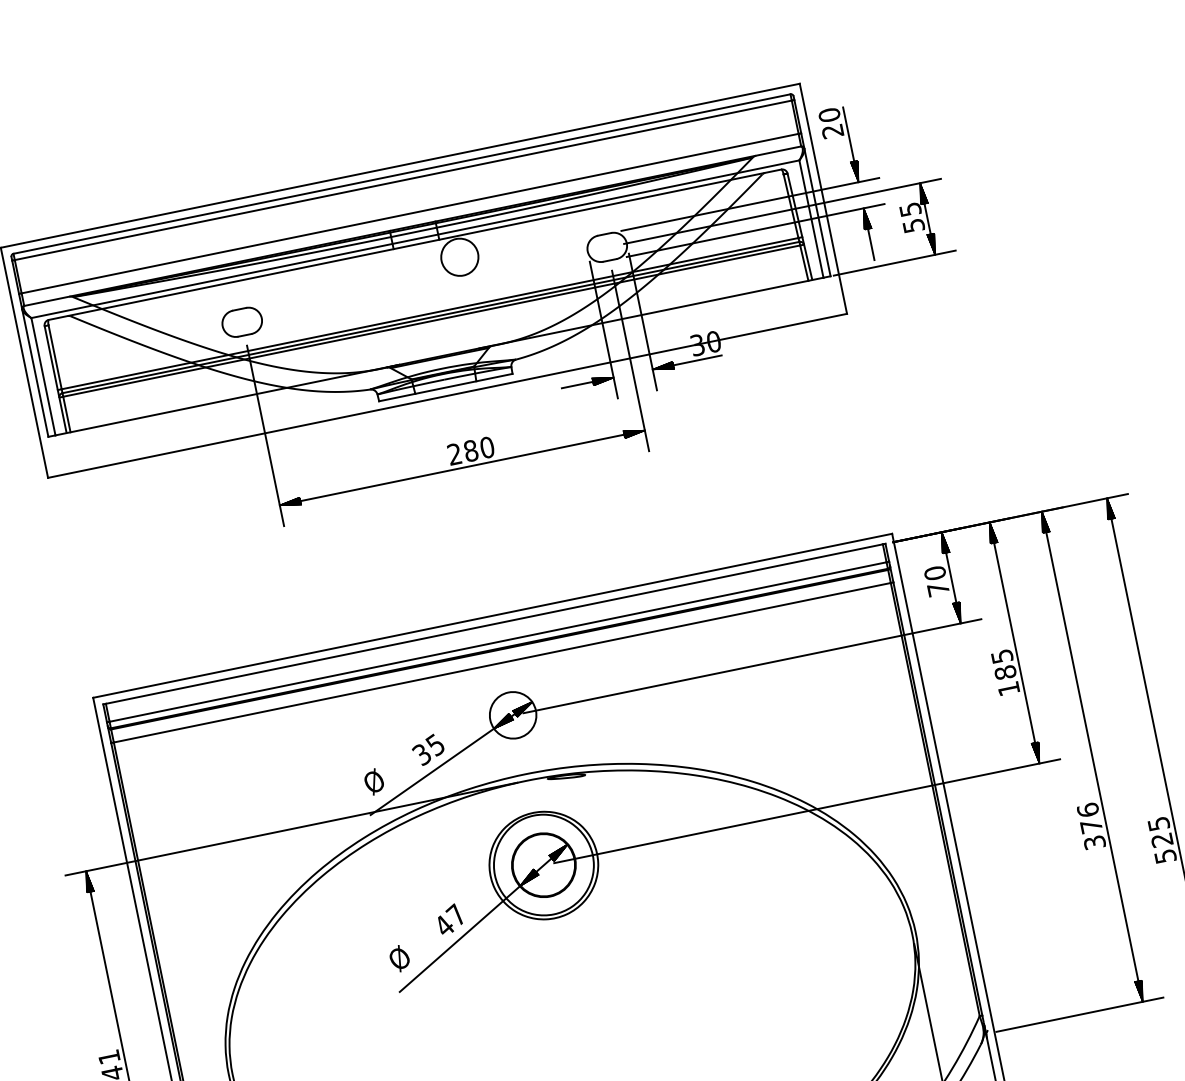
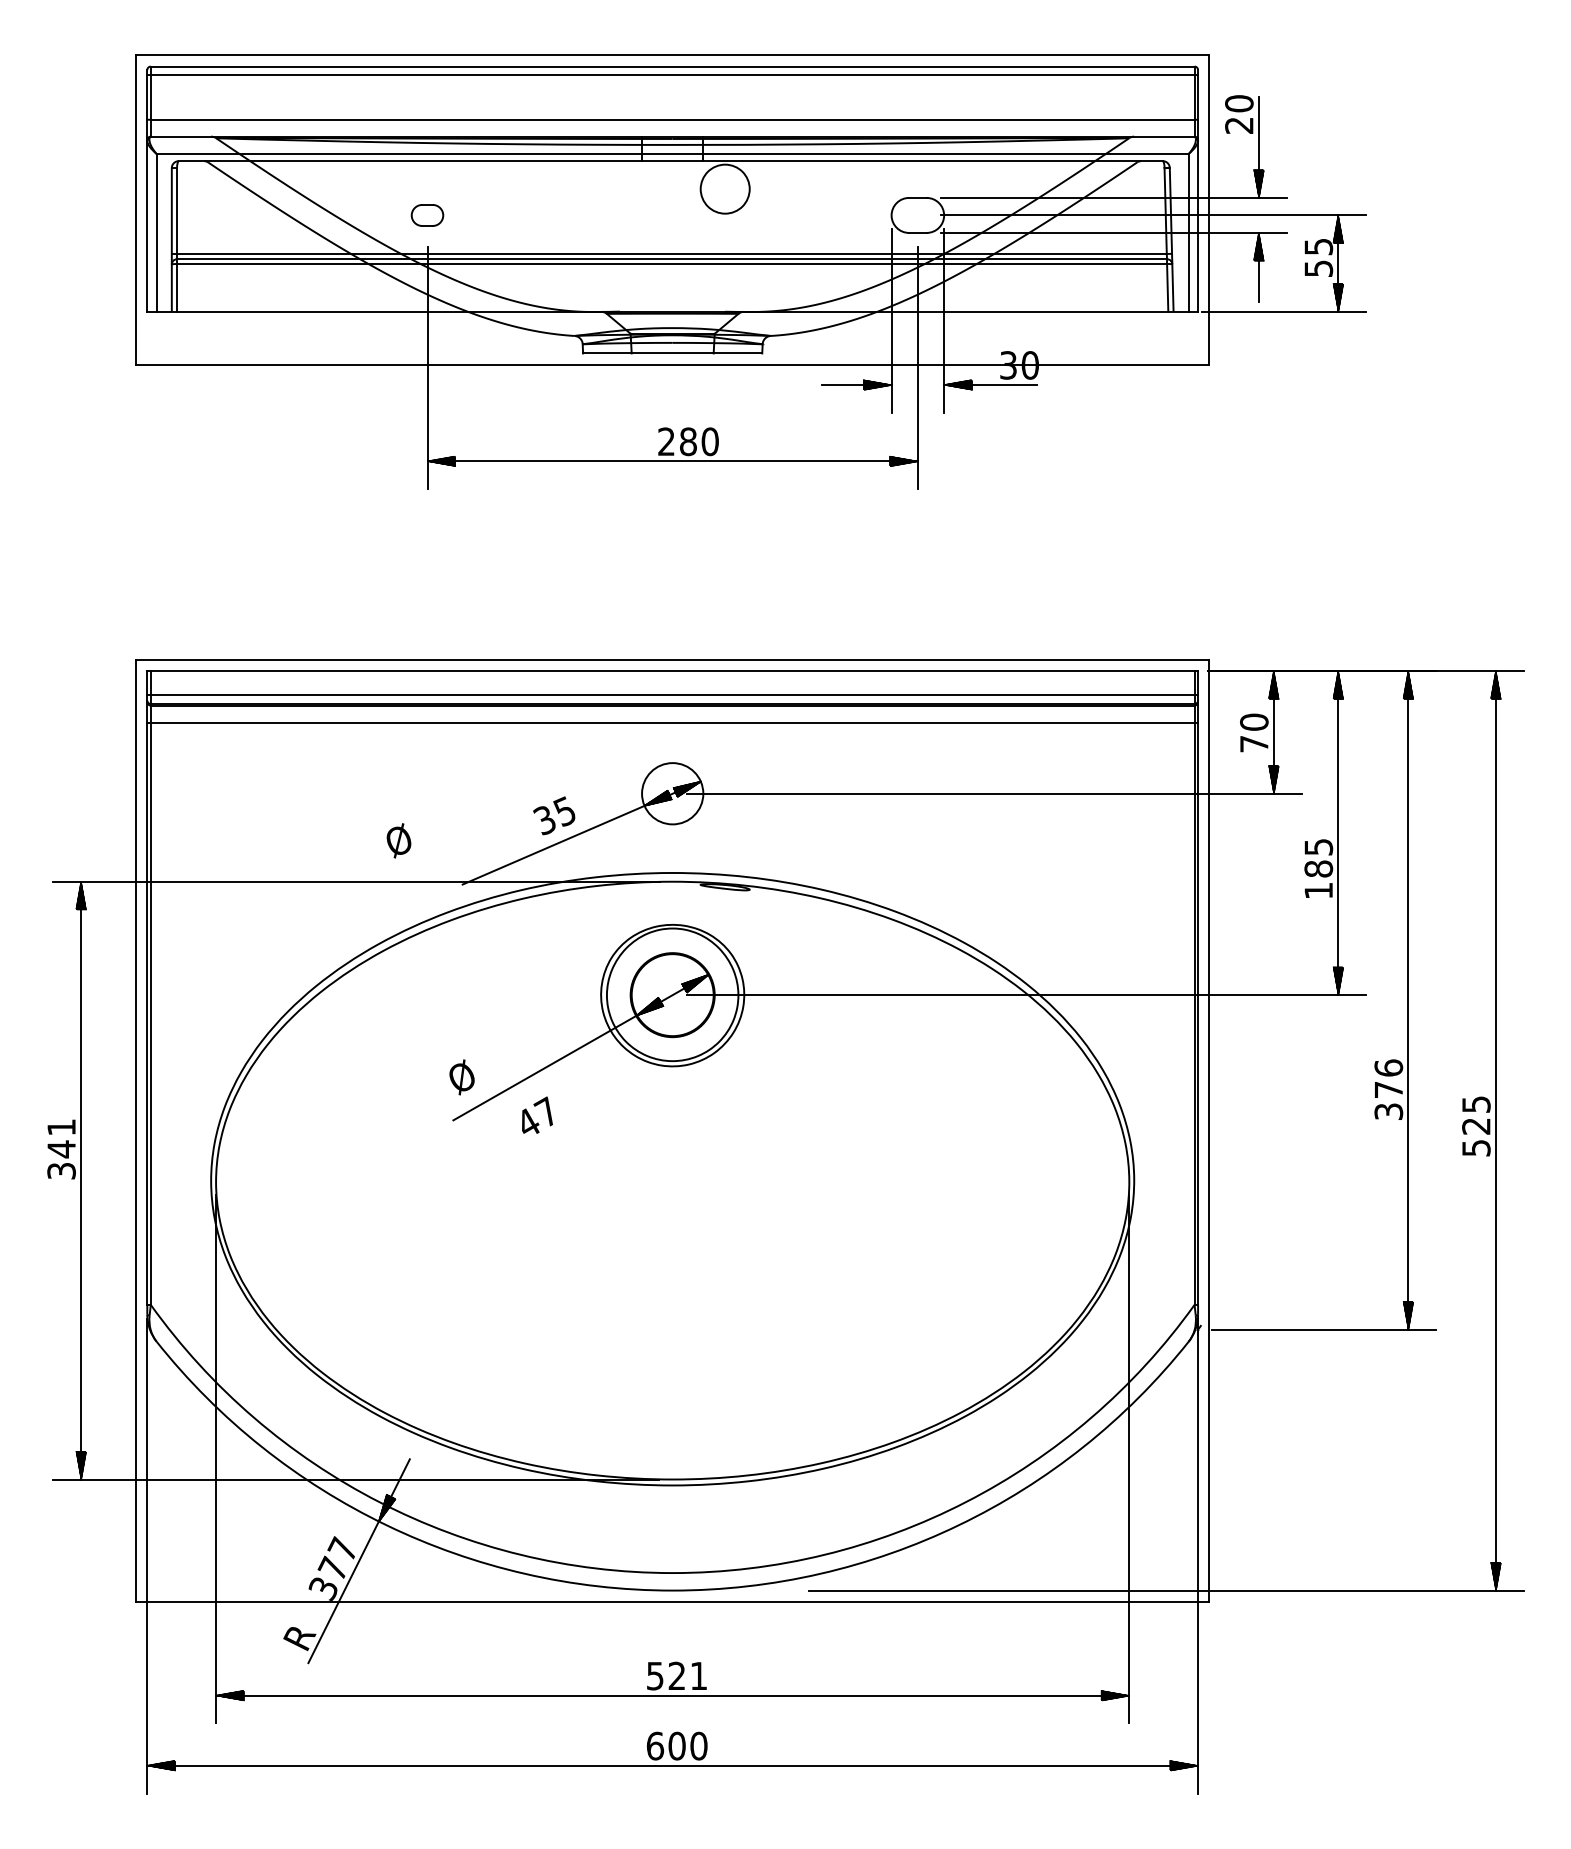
part: (242, 322) -> (427, 215), size x0.6
text: (373, 781) -> (398, 840), moved
text: (449, 918) -> (537, 1114), moved

